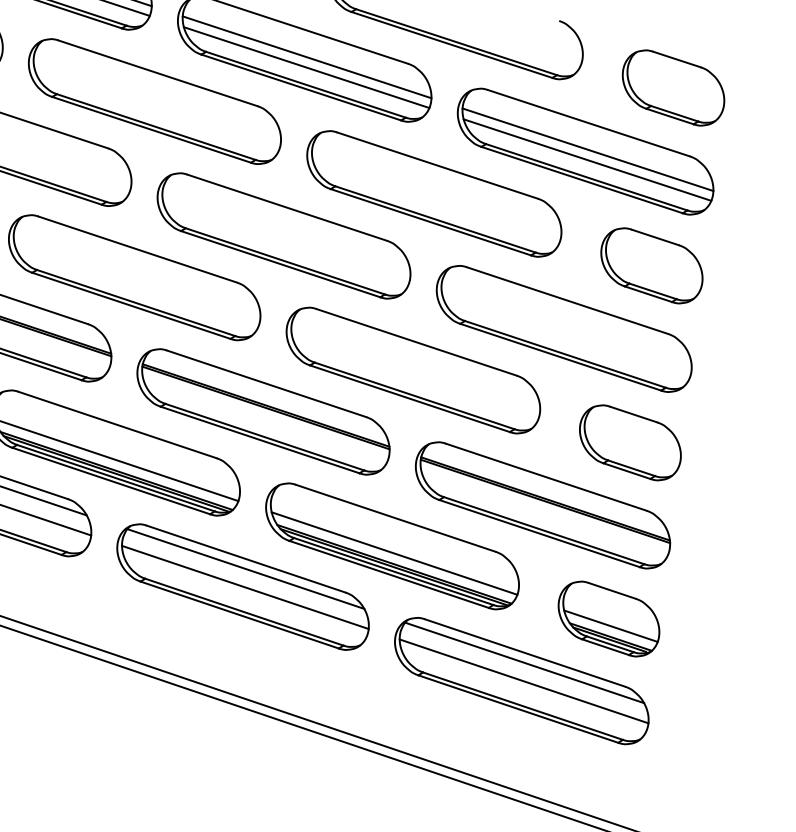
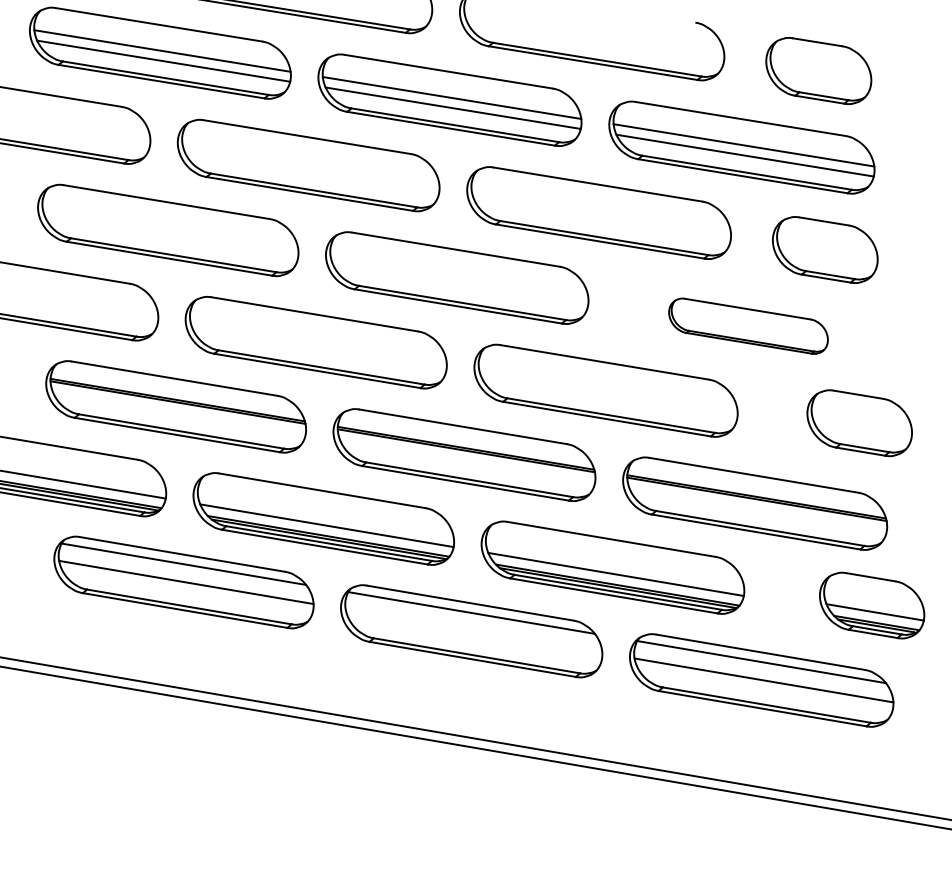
part: (564, 329) -> (748, 326), size x0.6
part: (630, 443) -> (859, 423), moved
line: (244, 587) -> (473, 631), removed
part: (609, 619) -> (872, 605), moved

